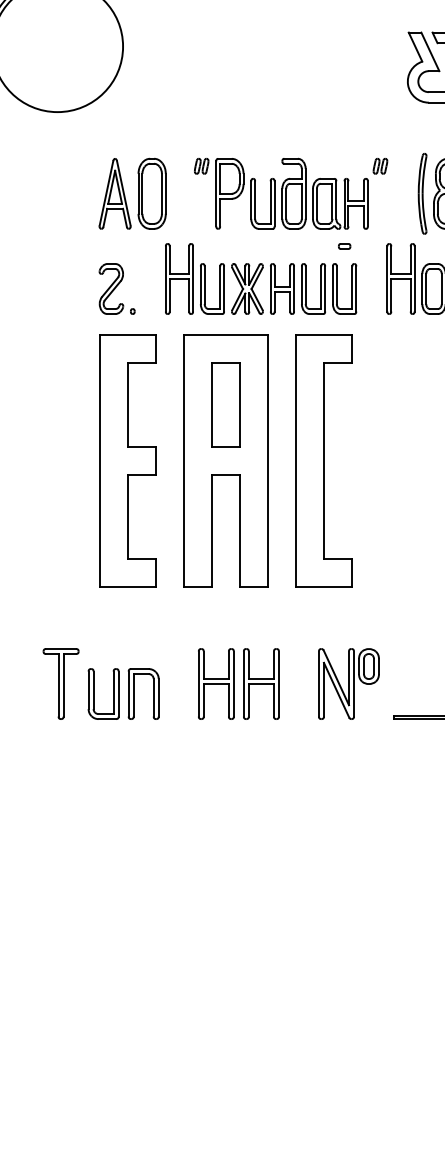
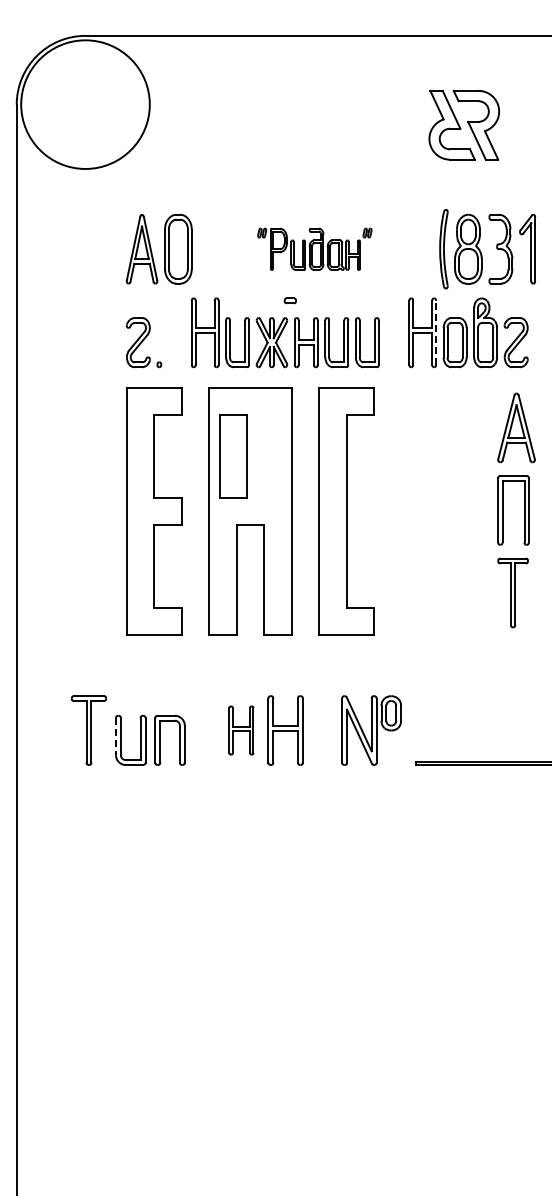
part: (290, 194) -> (314, 249), size x0.6
part: (343, 246) -> (289, 300), moved
line: (415, 278) -> (436, 332), solid -> dashed
part: (225, 404) -> (233, 456), moved
part: (216, 683) -> (241, 730), size x0.7
line: (89, 691) -> (116, 737), solid -> dashed

